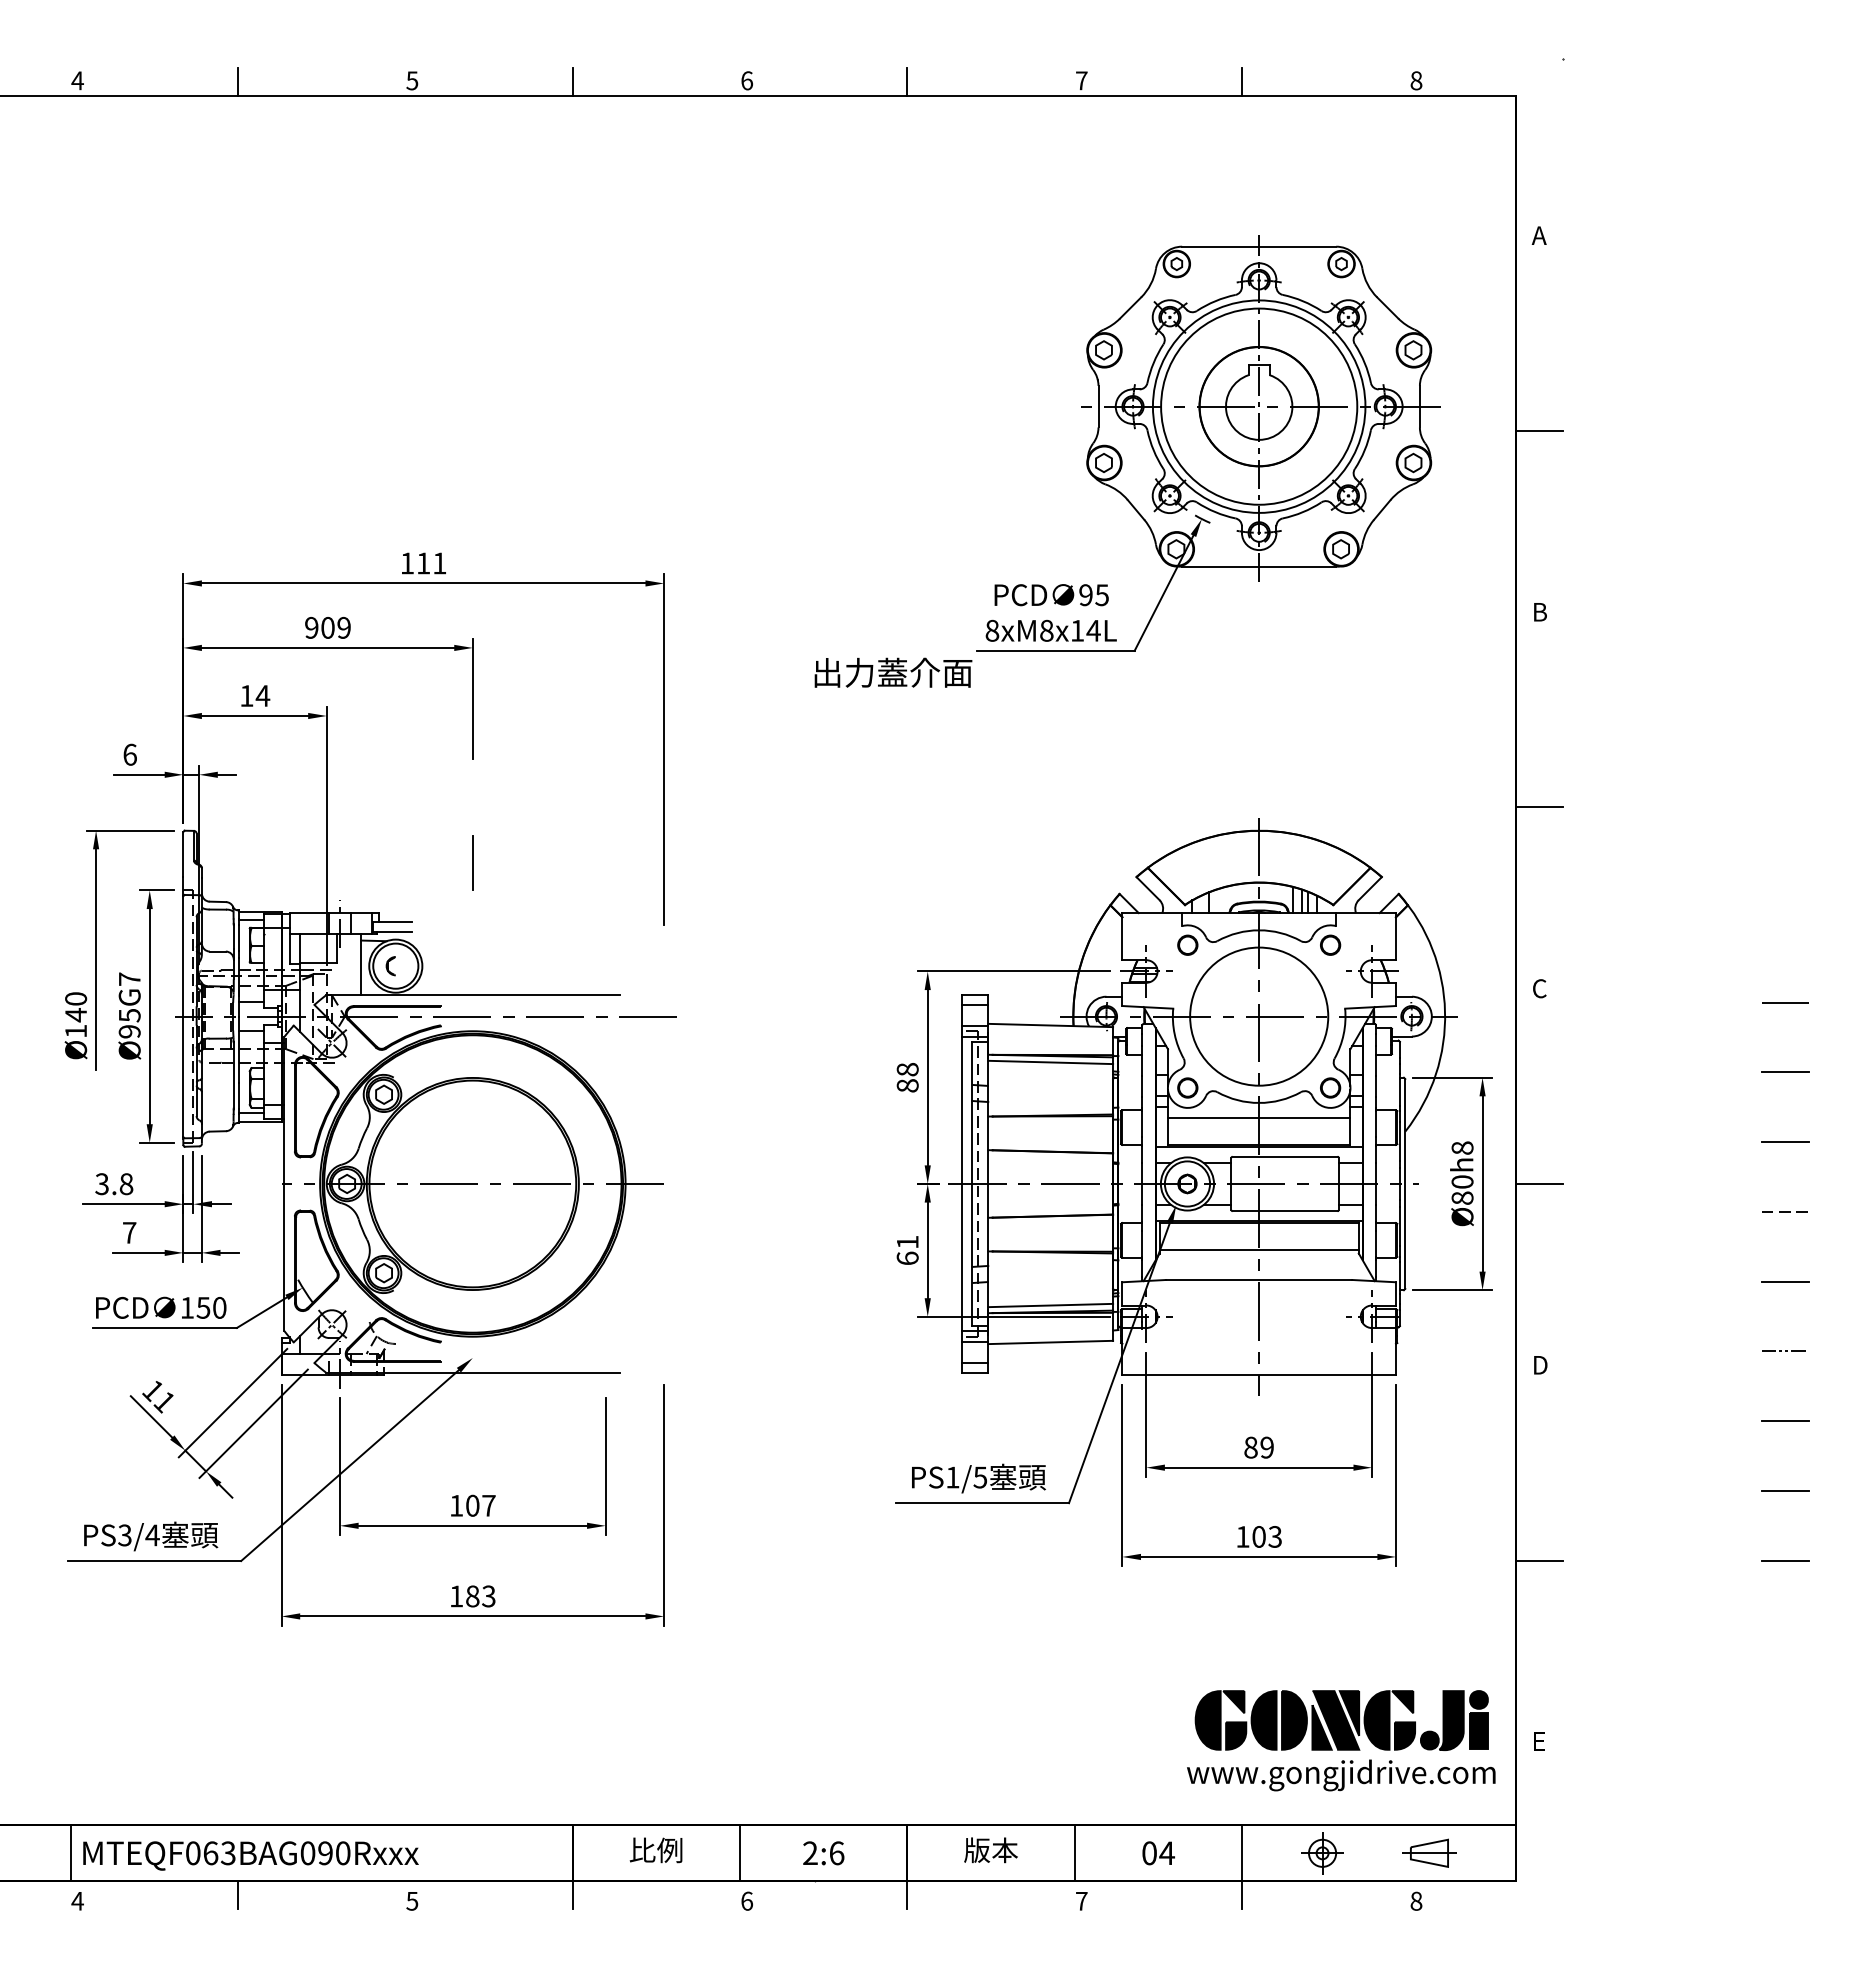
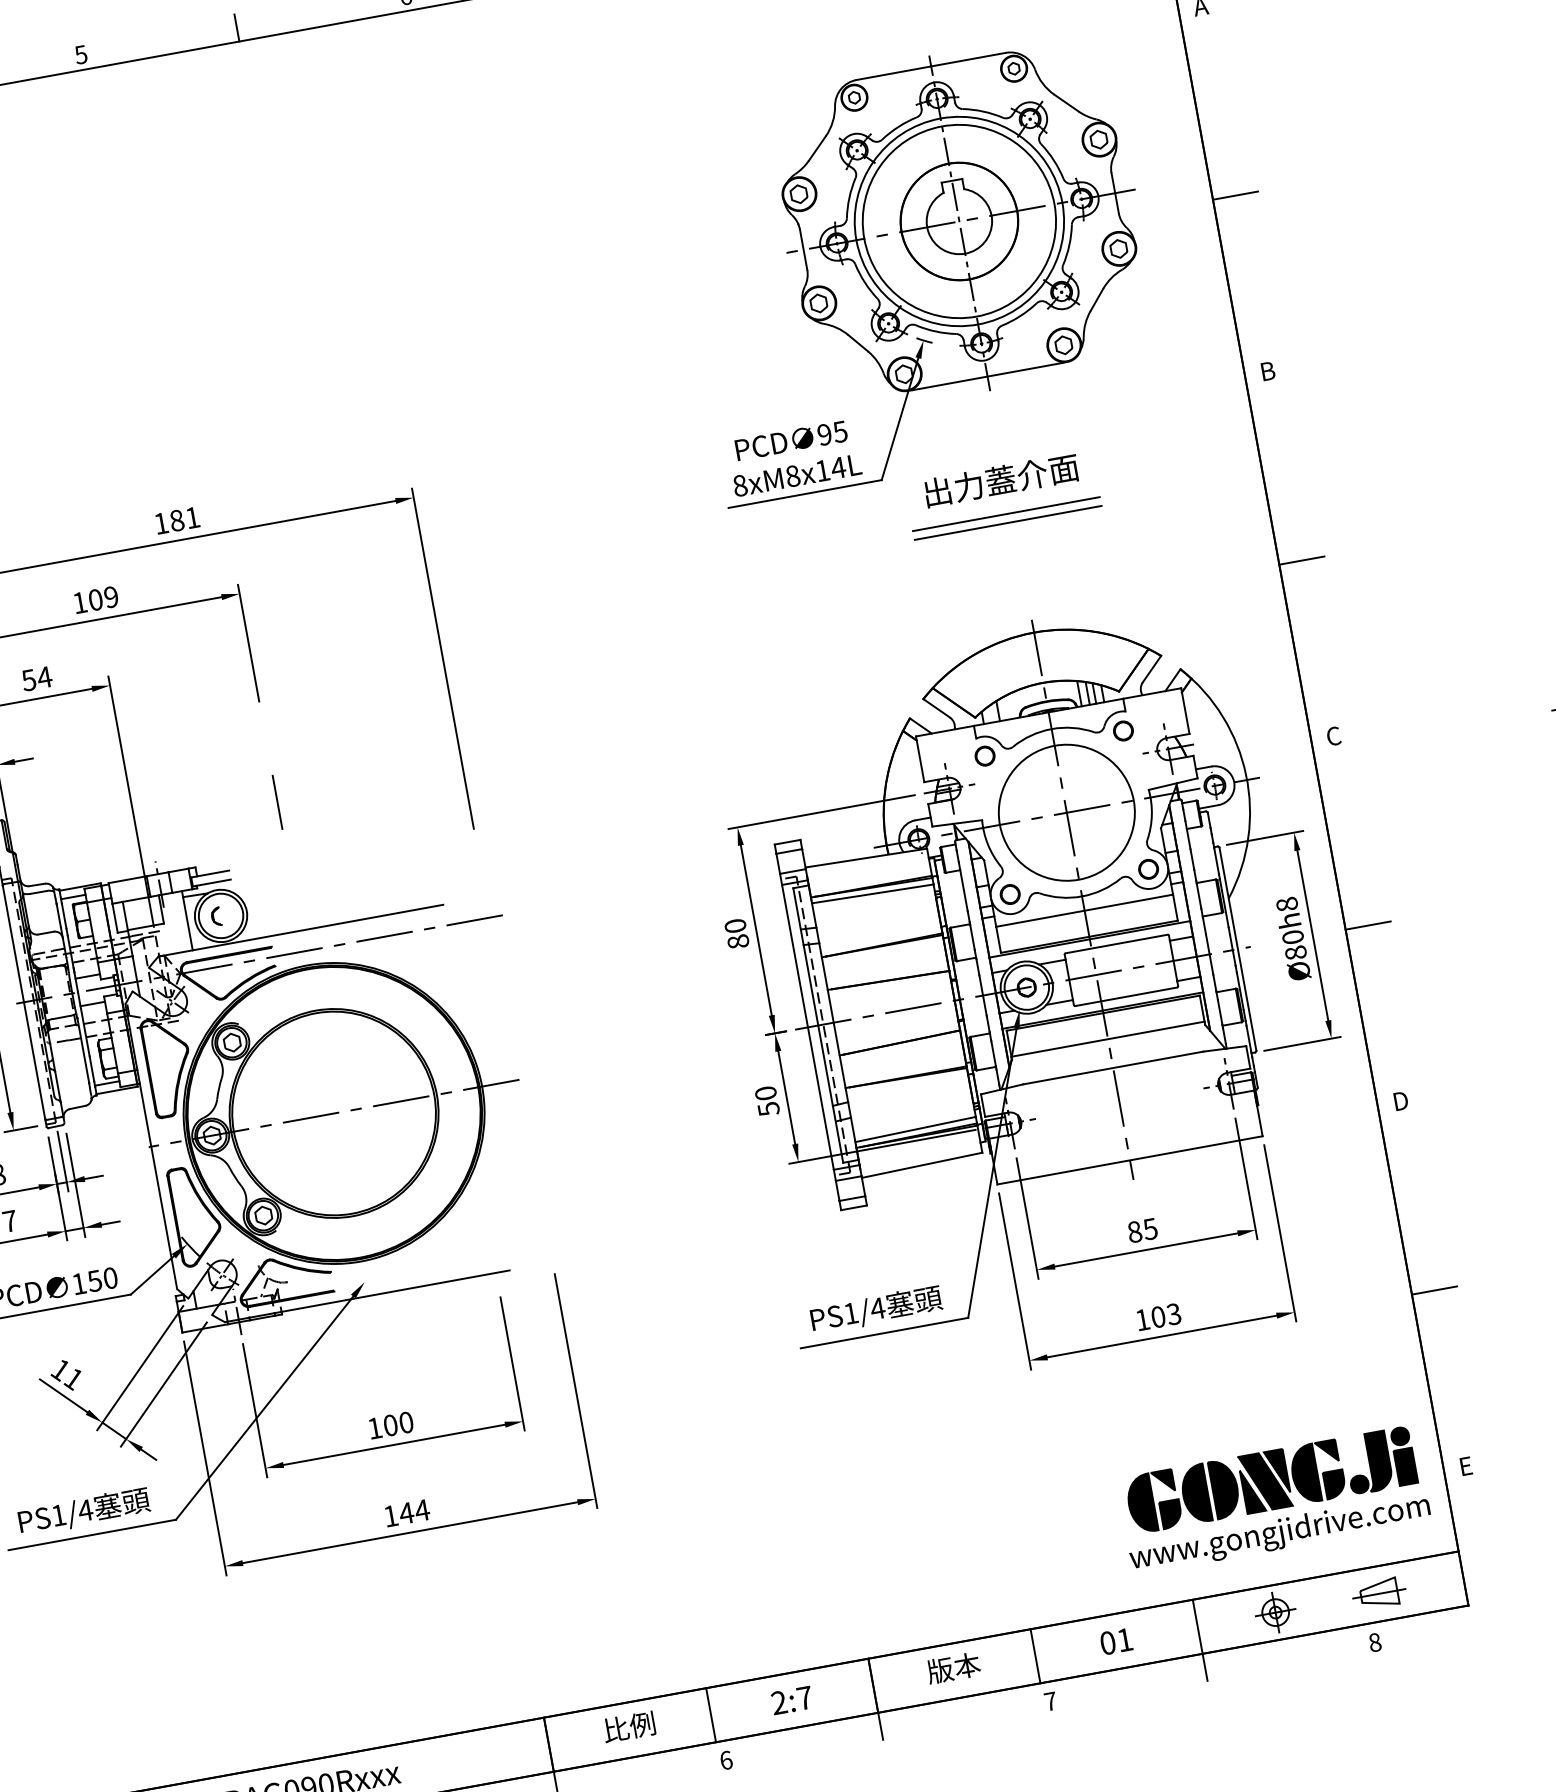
text: (423, 563) -> (176, 520), 111 -> 181
text: (311, 627) -> (79, 602), 909 -> 109
text: (893, 672) -> (1001, 480), moved
text: (246, 695) -> (28, 679), 14 -> 54
line: (1252, 707) -> (1005, 514), added
line: (1252, 716) -> (1007, 523), added
text: (907, 1069) -> (735, 925), 88 -> 80
text: (907, 1250) -> (767, 1101), 61 -> 50
text: (1266, 1447) -> (1149, 1229), 89 -> 85
text: (980, 1477) -> (877, 1308), PS1/5 -> PS1/4
text: (488, 1505) -> (405, 1422), 107 -> 100
text: (124, 1535) -> (58, 1515), PS3/4 -> PS1/4
text: (480, 1596) -> (414, 1512), 183 -> 144
text: (1167, 1852) -> (1125, 1639), 04 -> 01
text: (836, 1853) -> (804, 1698), 2:6 -> 2:7

